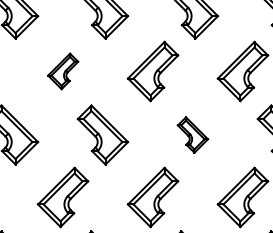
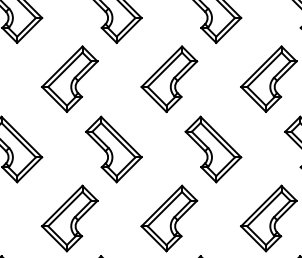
part: (62, 70) -> (69, 78), size x1.67
part: (192, 135) -> (213, 149), size x1.67

